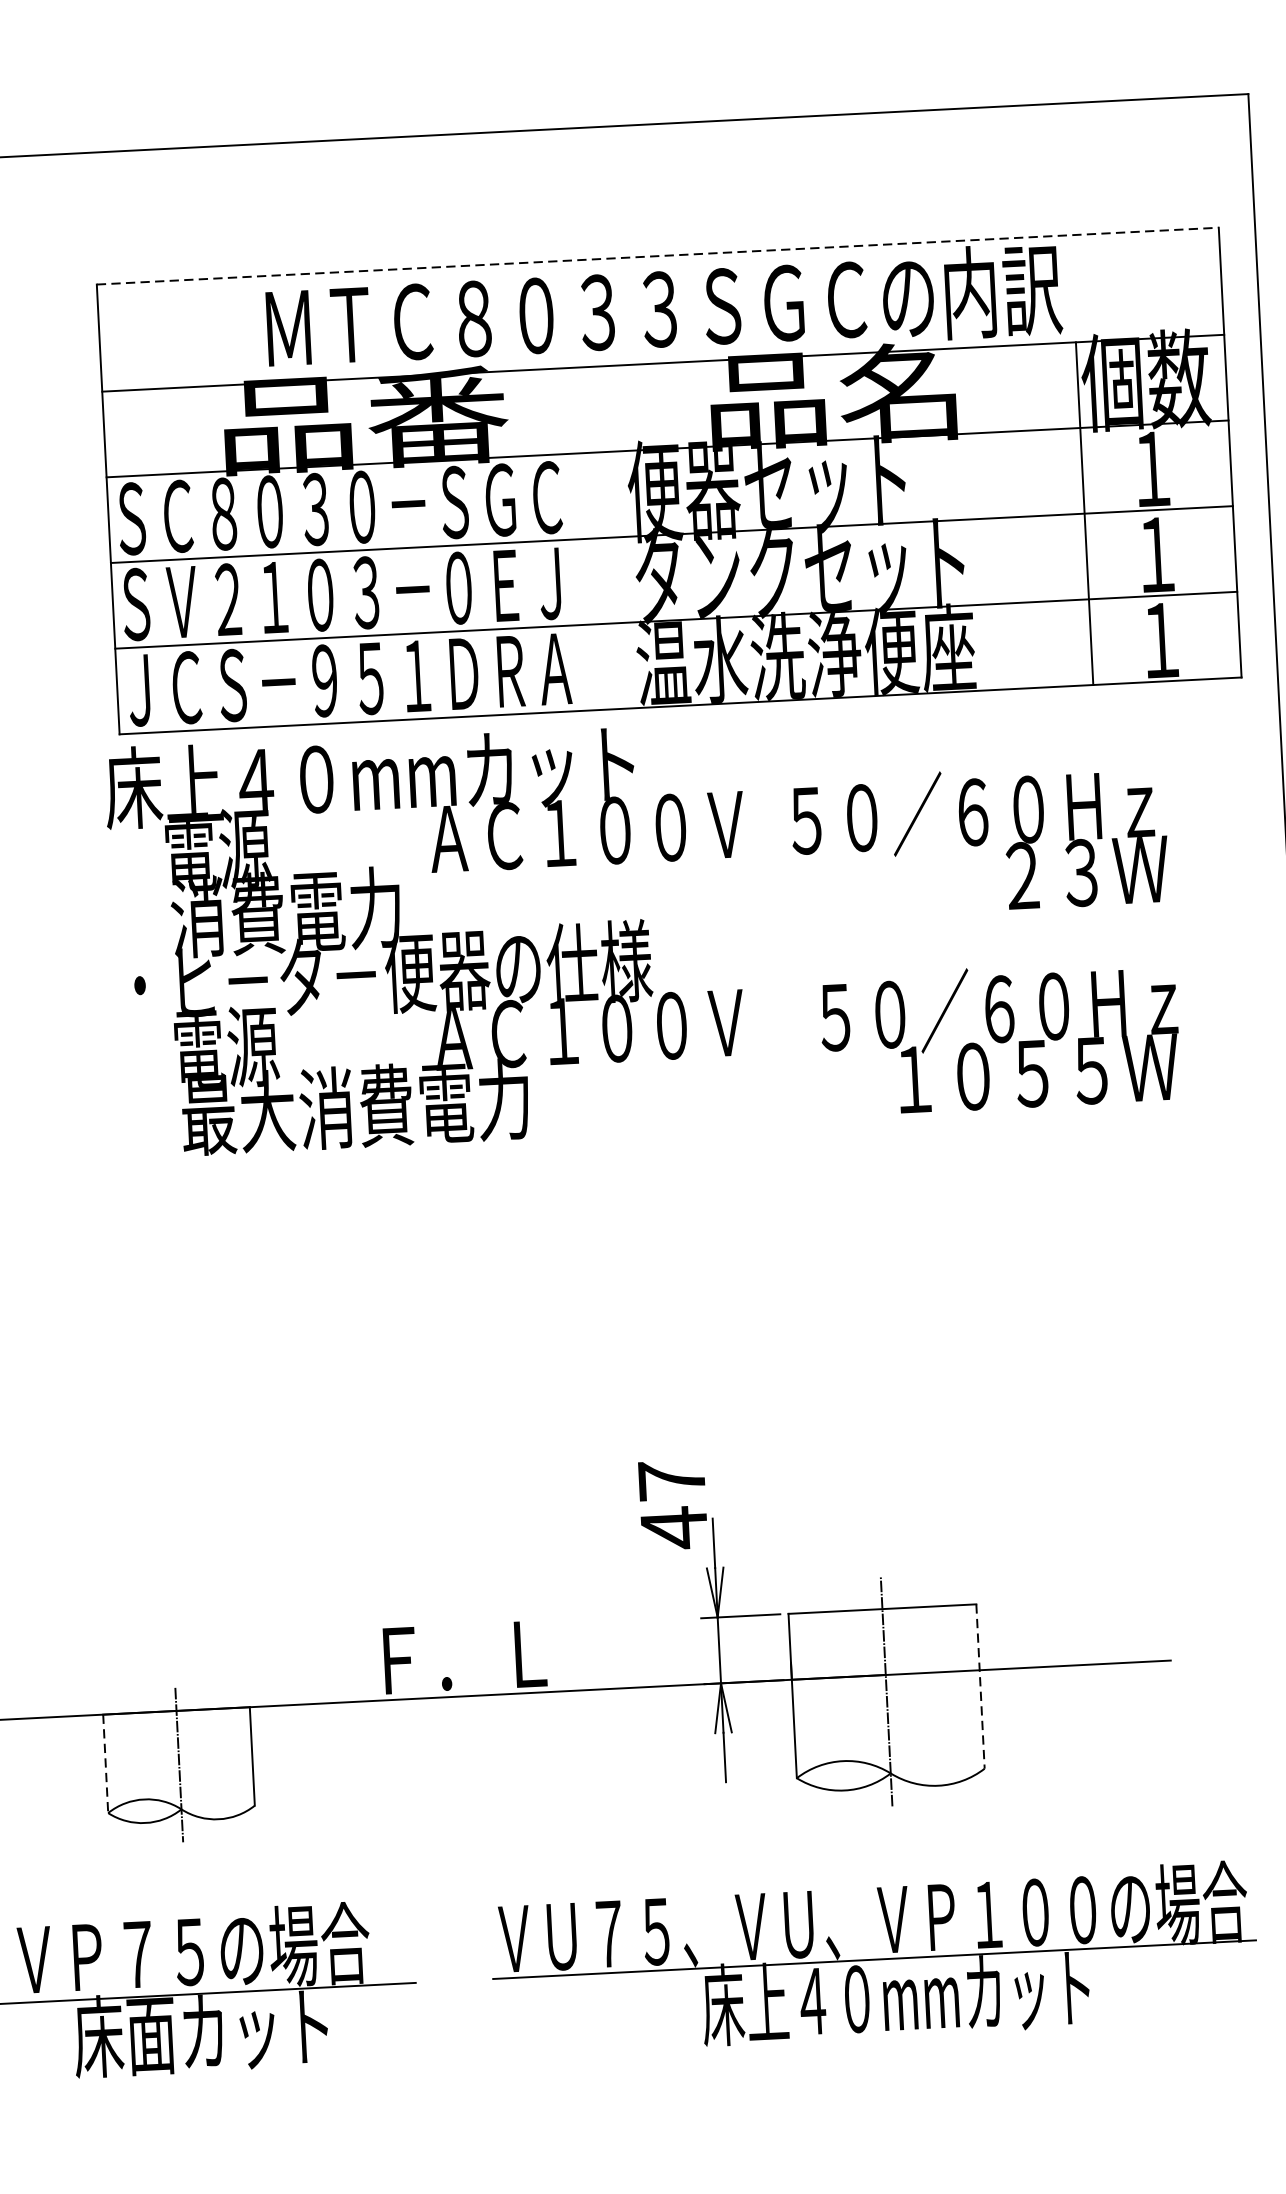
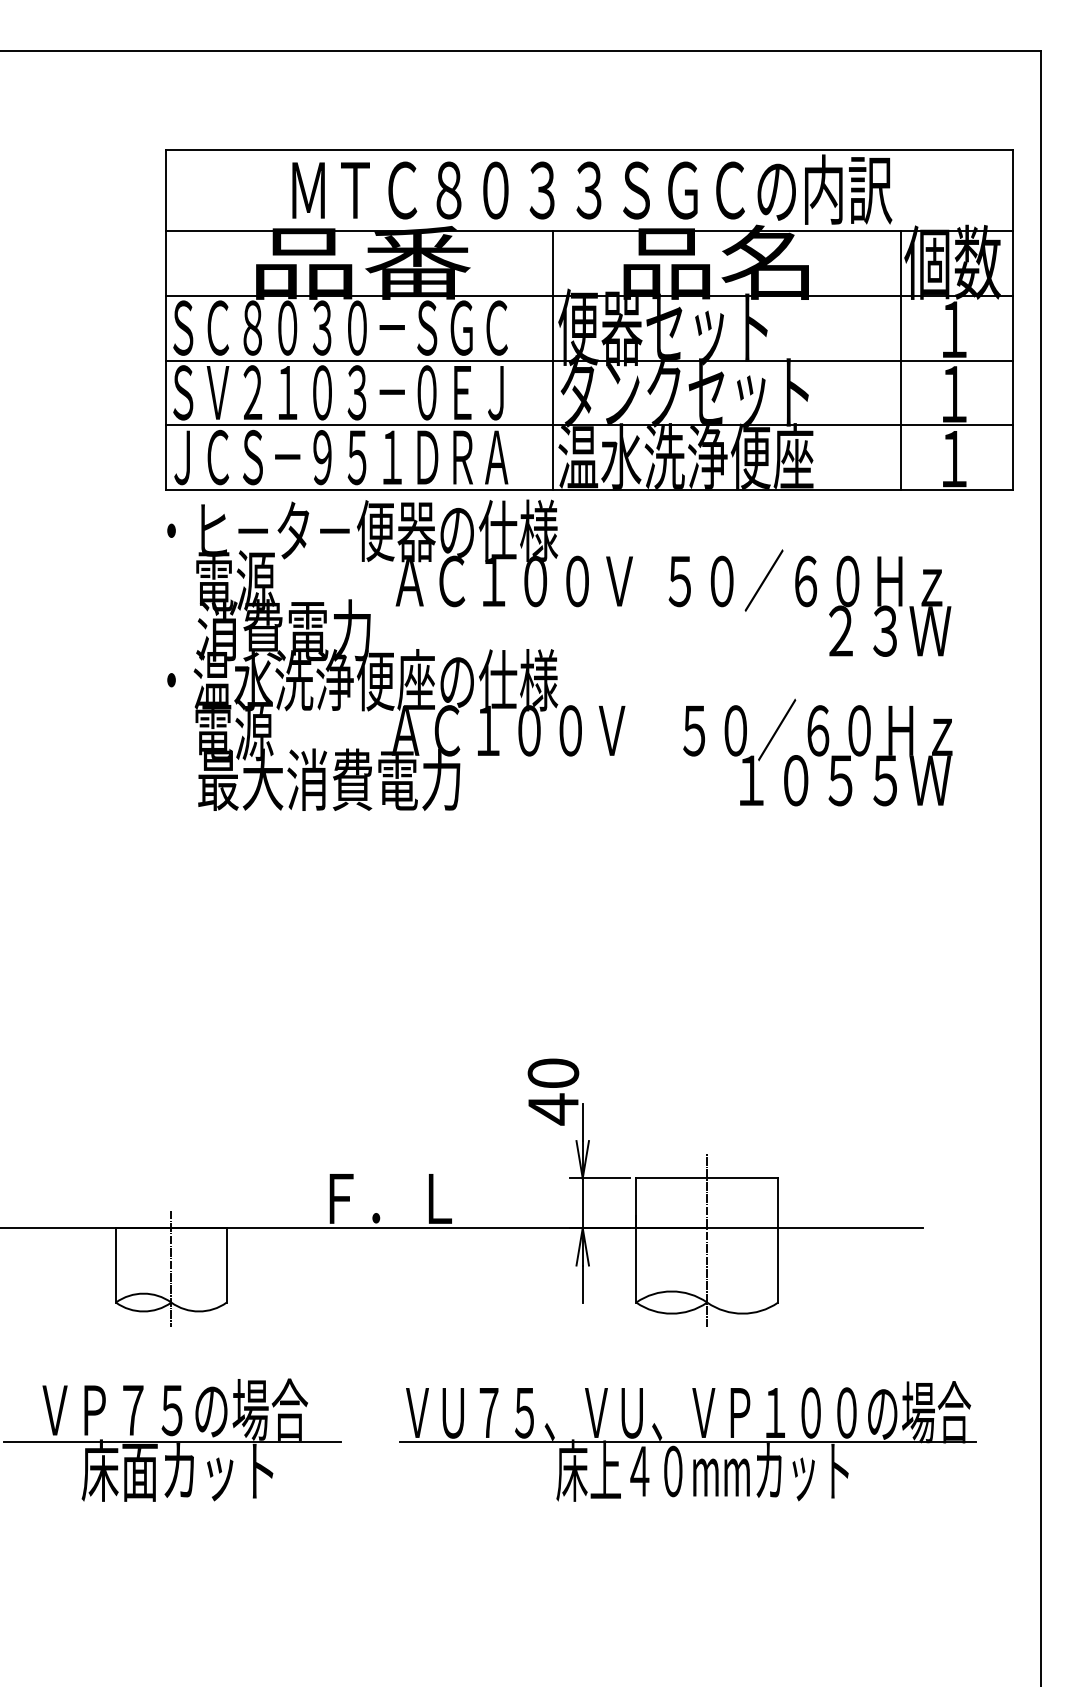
line: (657, 256) -> (589, 150), dashed -> solid
line: (622, 536) -> (552, 360), added
text: (373, 775) -> (355, 530), 床上４０mmカット -> ・ヒ－タ－便器の仕様
text: (329, 976) -> (314, 680), ・ヒ－タ－便器の仕様 -> ・温水洗浄便座の仕様
text: (671, 1480) -> (553, 1073), 47 -> 40
line: (980, 1686) -> (778, 1240), dashed -> solid
line: (105, 1764) -> (115, 1265), dashed -> solid

